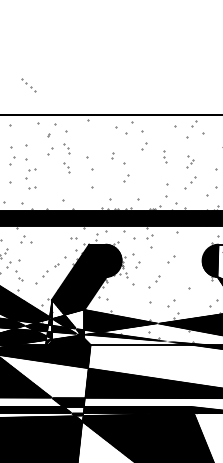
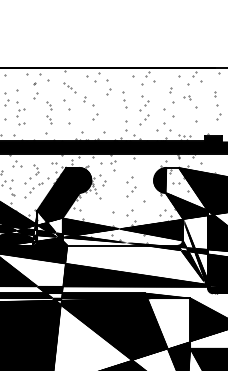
part: (28, 85) -> (69, 87), moved
part: (164, 156) -> (124, 99), size x1.67
part: (67, 157) -> (49, 112), moved
part: (190, 161) -> (144, 103), size x1.67
part: (44, 253) -> (31, 174), added
part: (155, 281) -> (131, 191), moved

